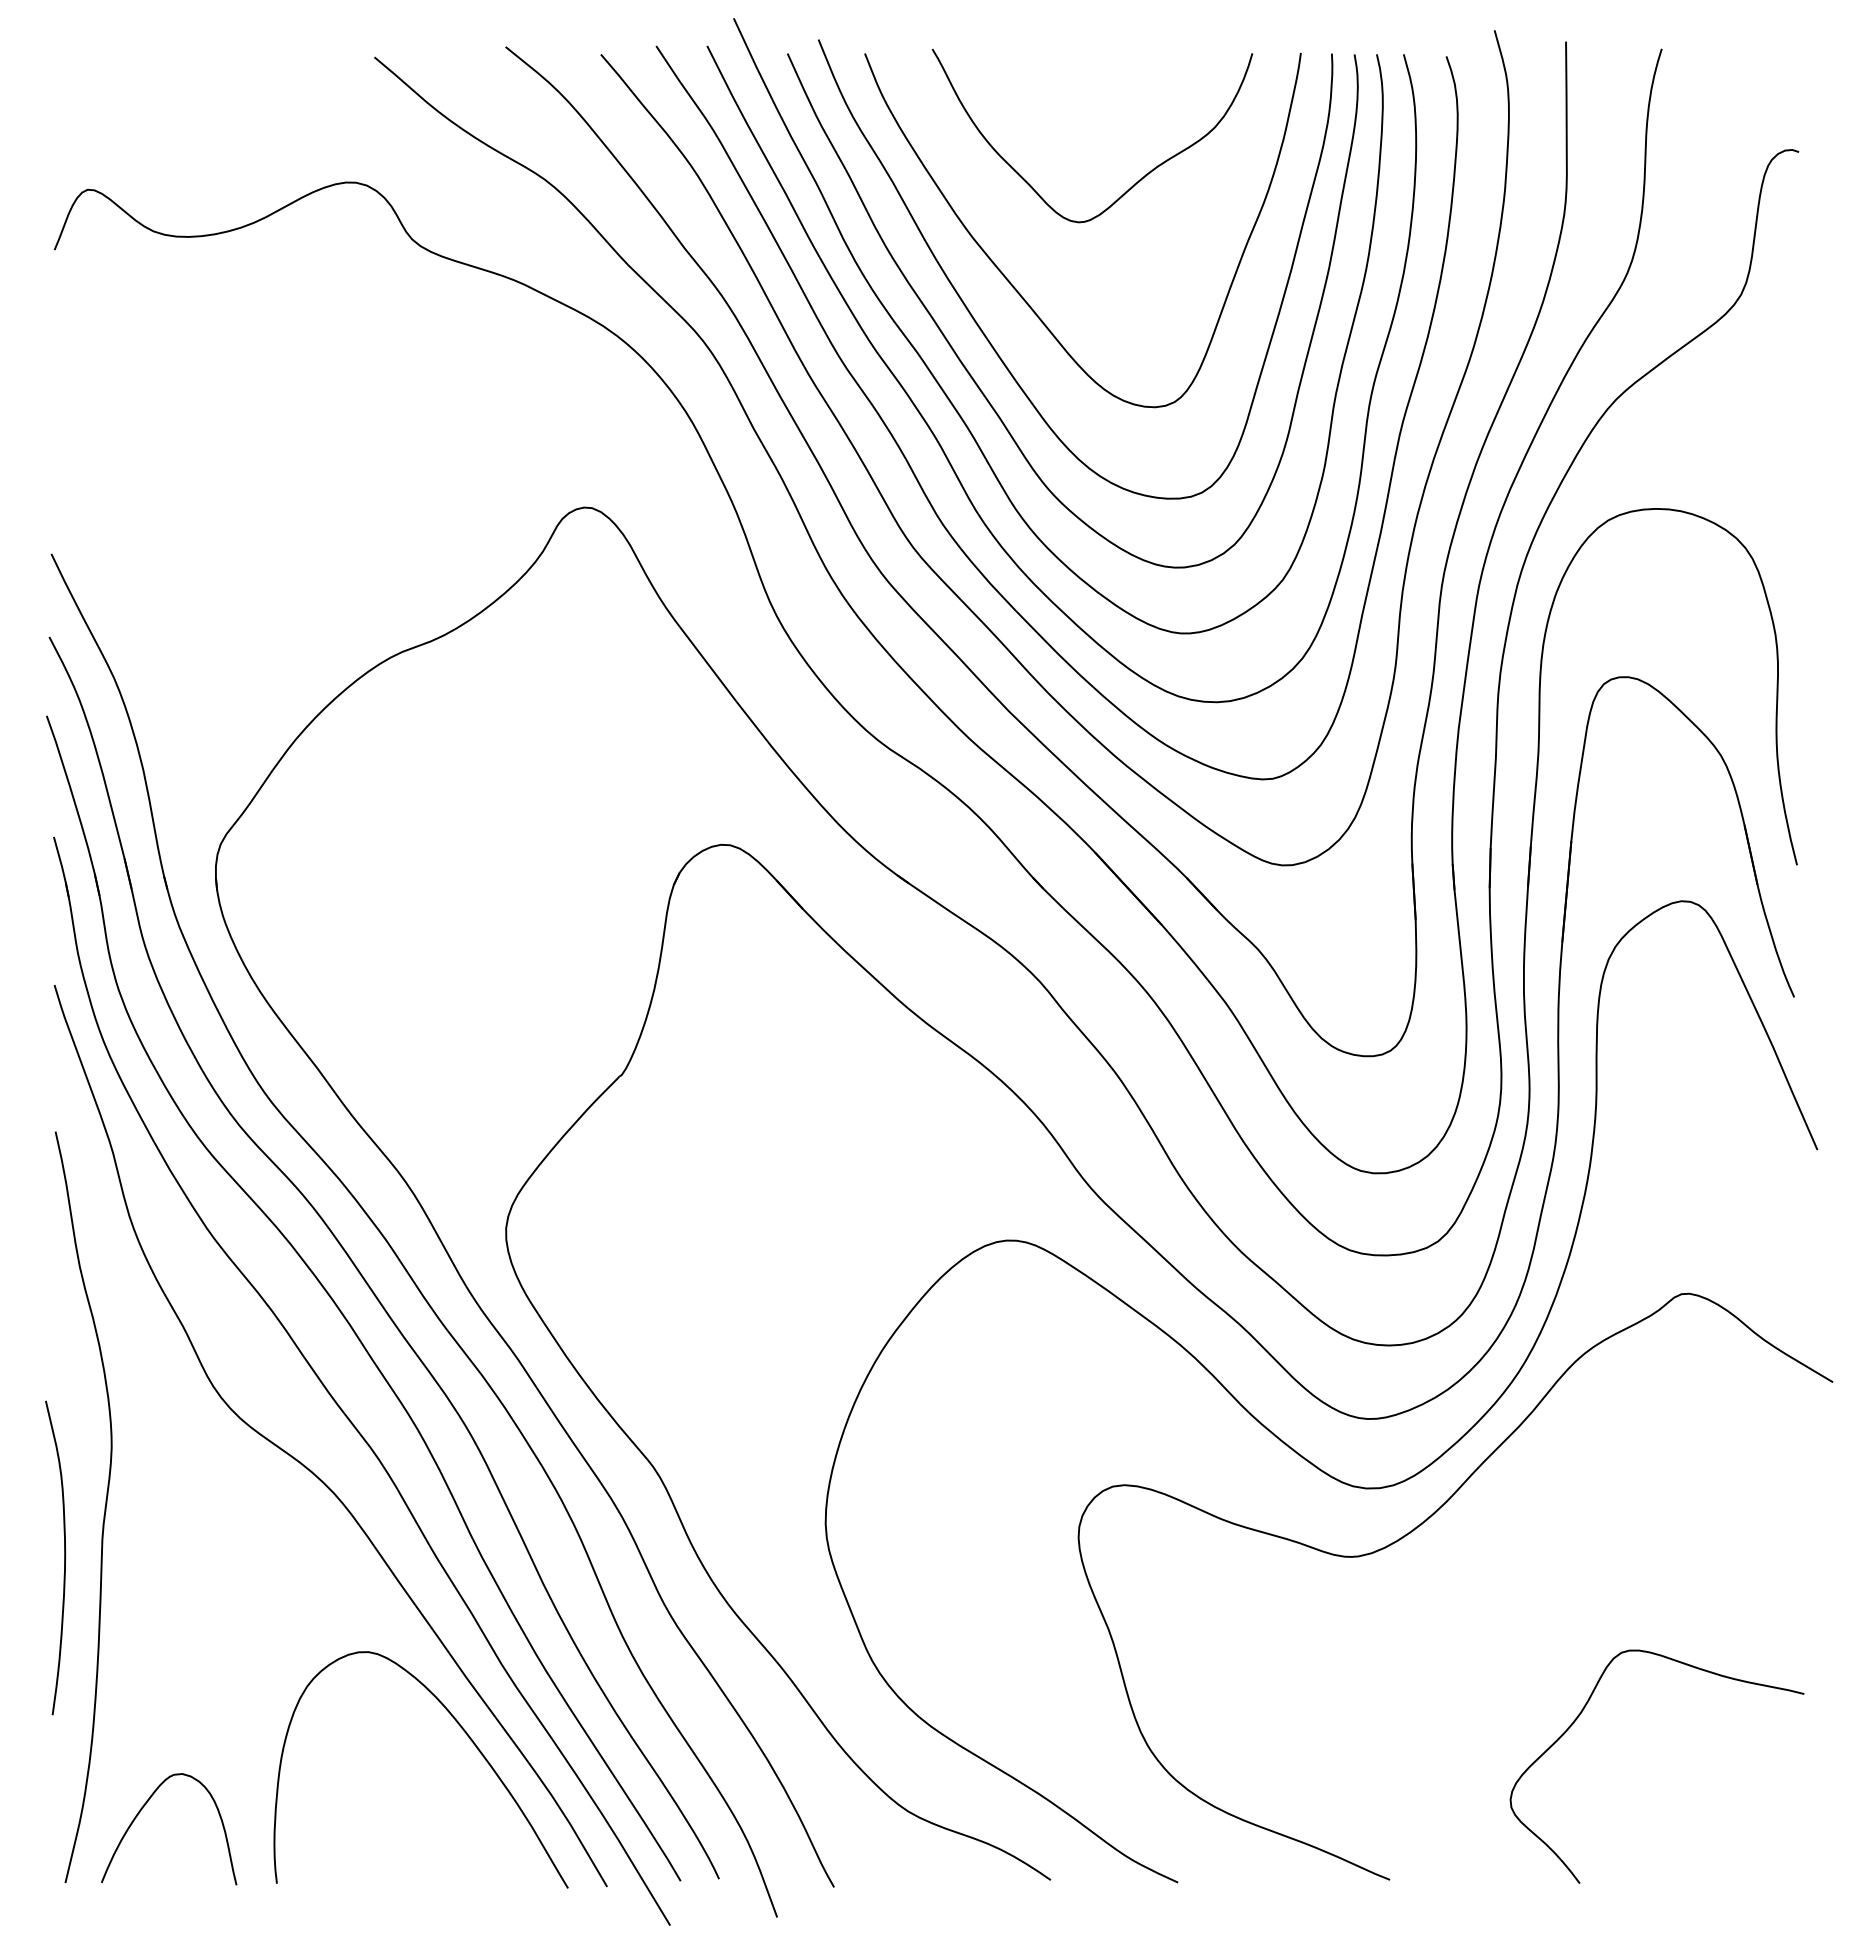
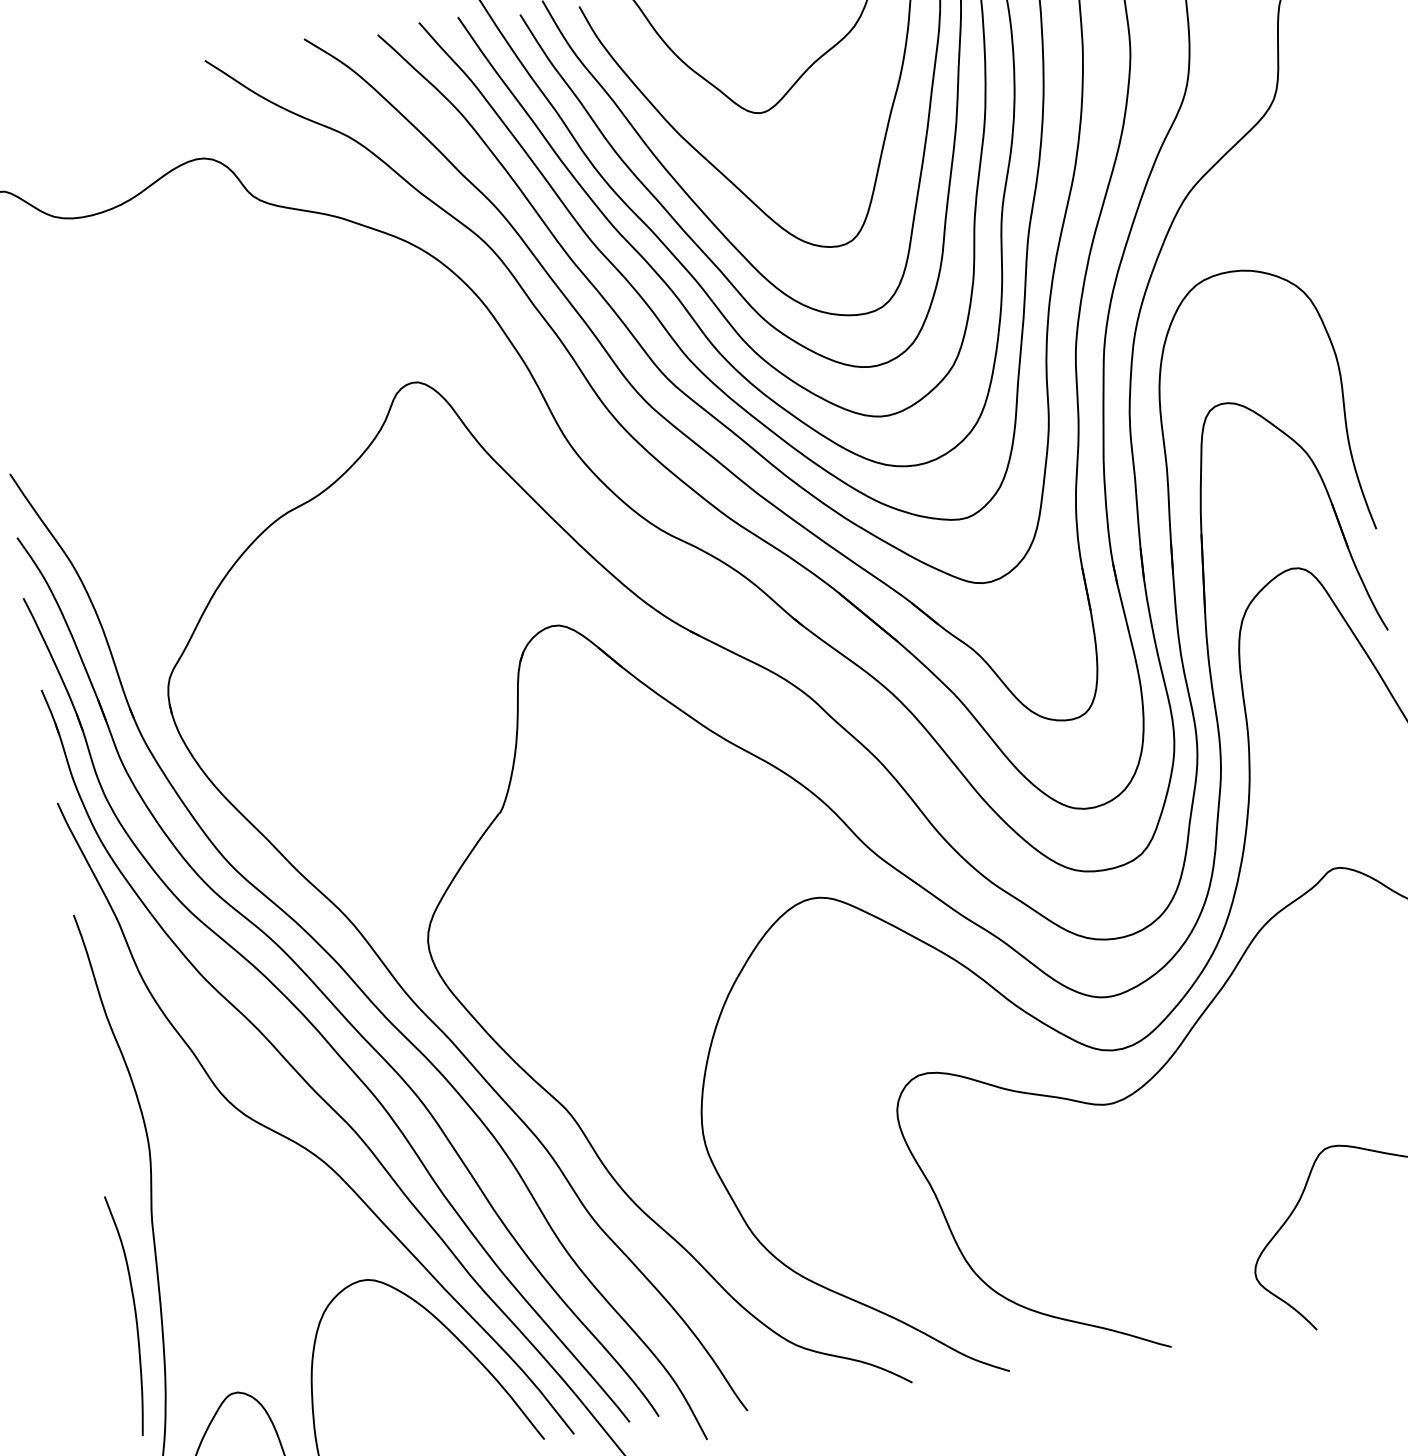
curve: (64, 1557) -> (135, 1314), moved

